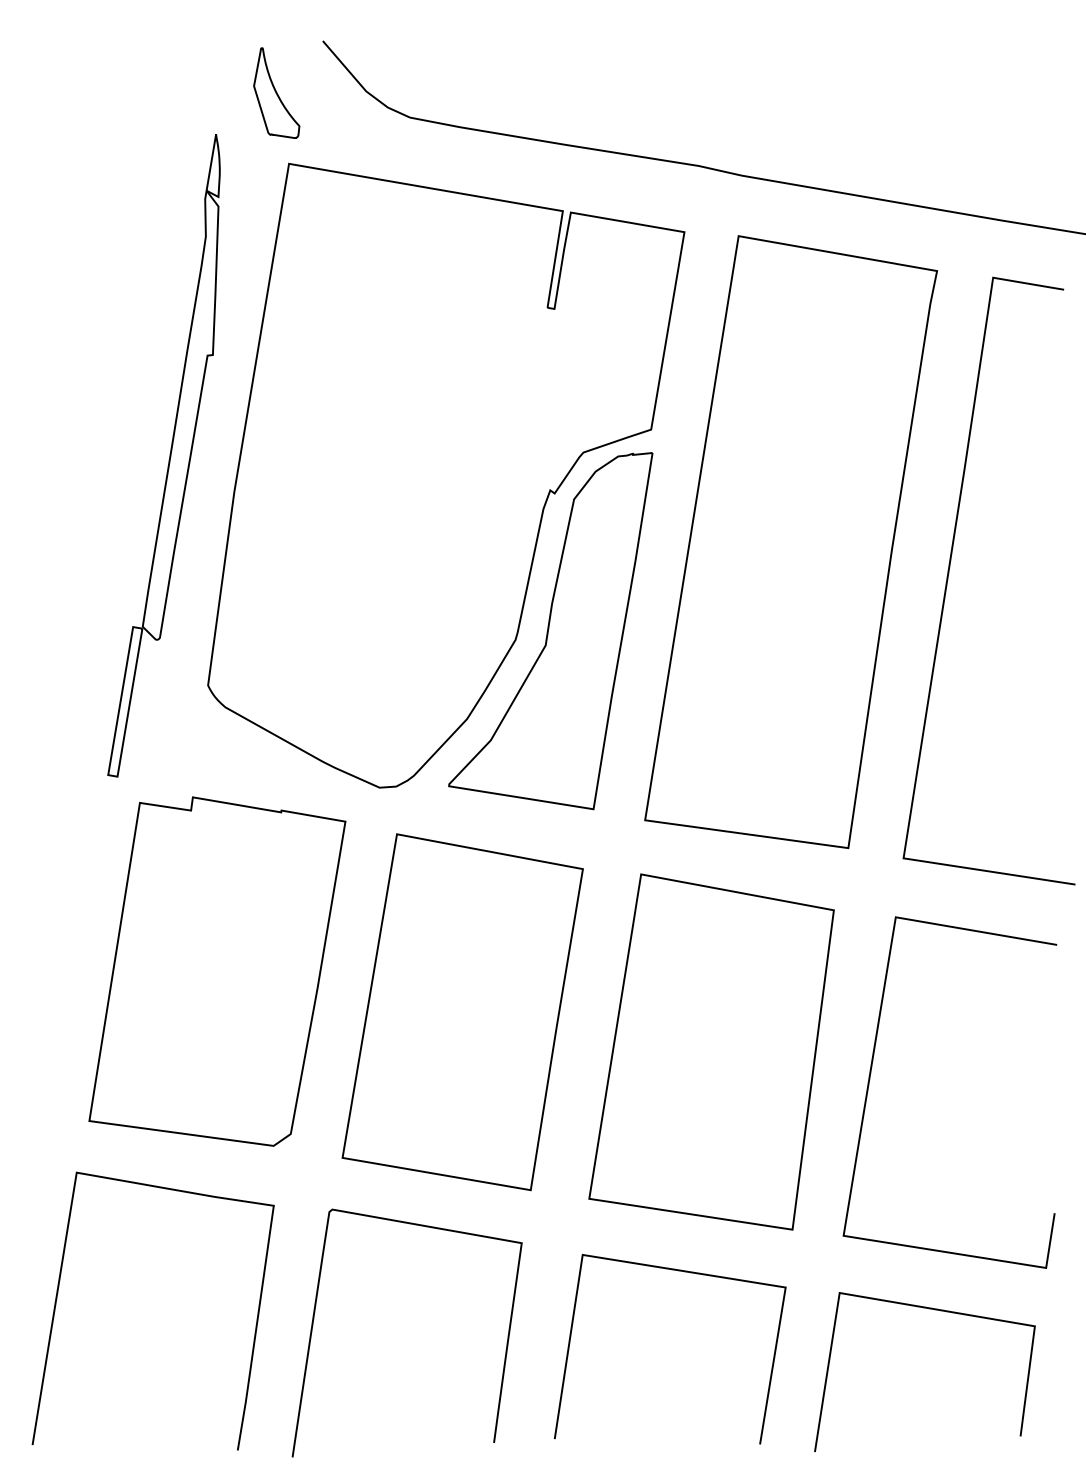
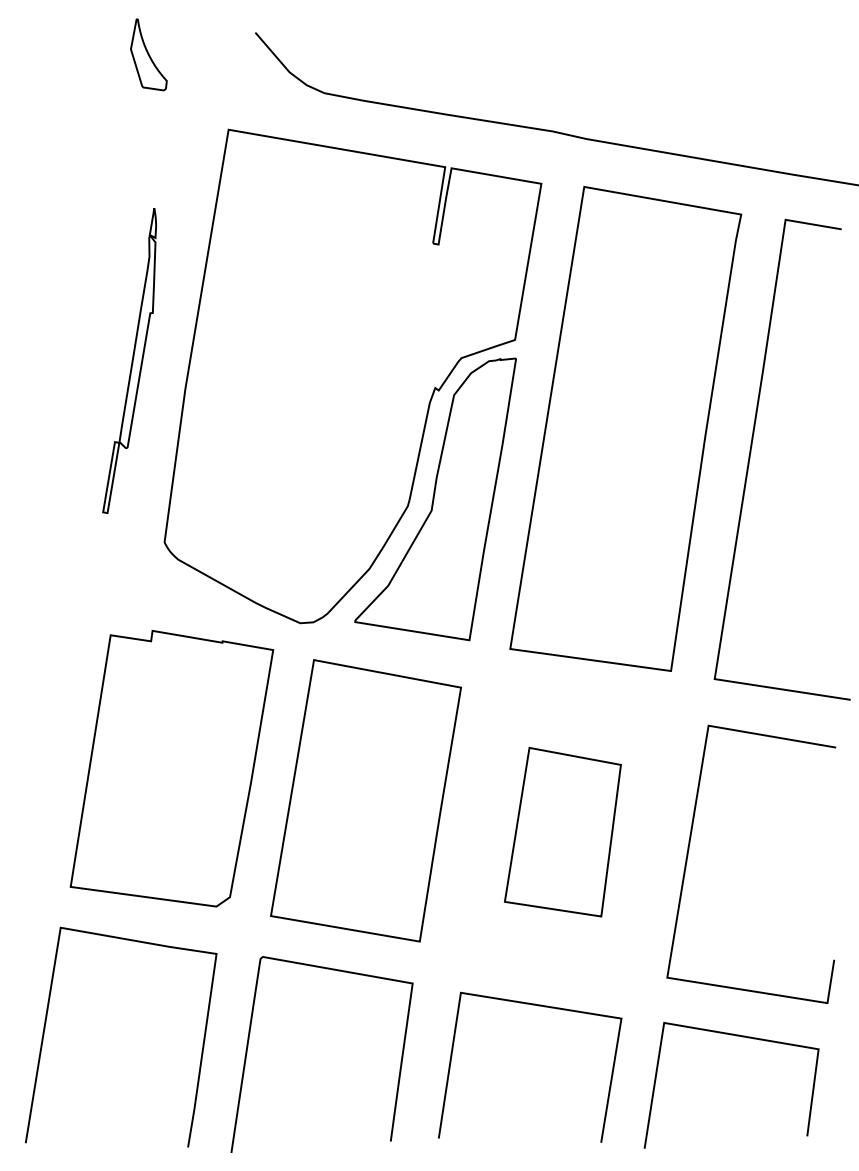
part: (276, 92) -> (148, 54), moved
part: (163, 455) -> (129, 360), size x0.6
part: (711, 1050) -> (562, 831), size x0.6

